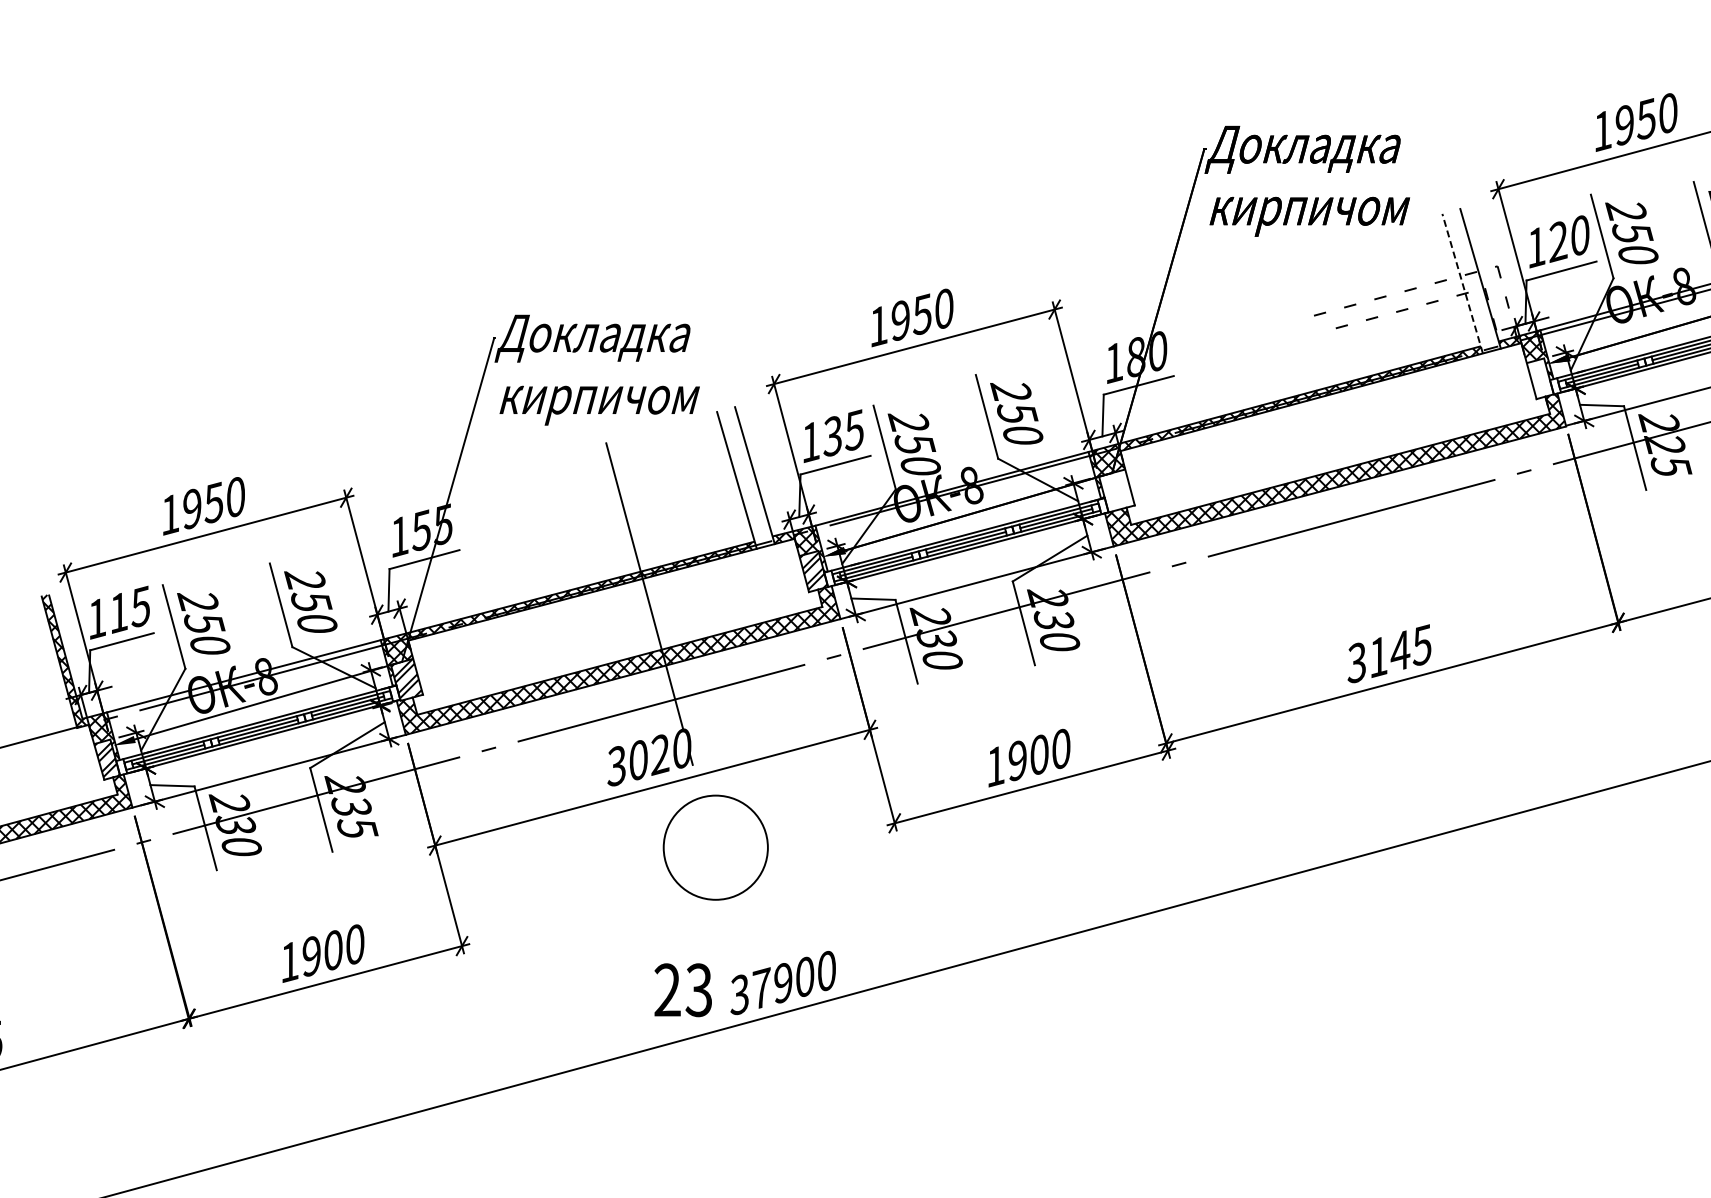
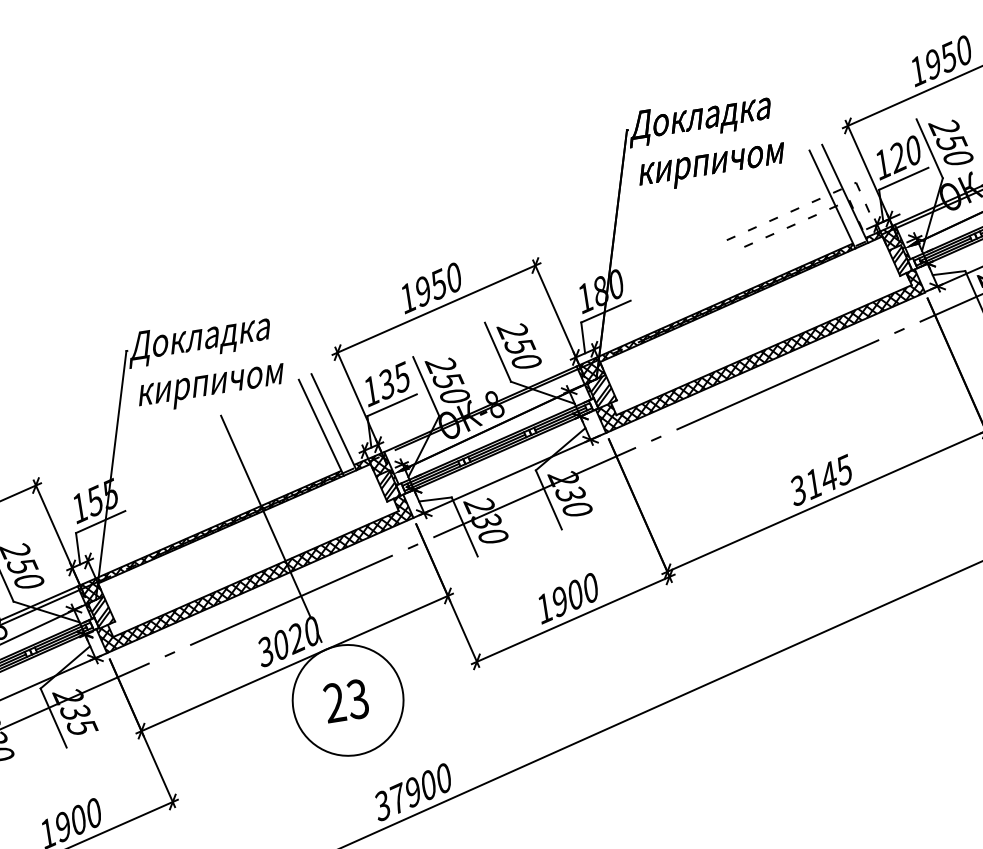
line: (1462, 283) -> (832, 199), dashed -> solid
hatch: (1540, 378) -> (900, 260), added
hatch: (1116, 490) -> (601, 391), added
circle: (715, 847) -> (347, 700), size x1.43
text: (682, 990) -> (345, 701), moved

